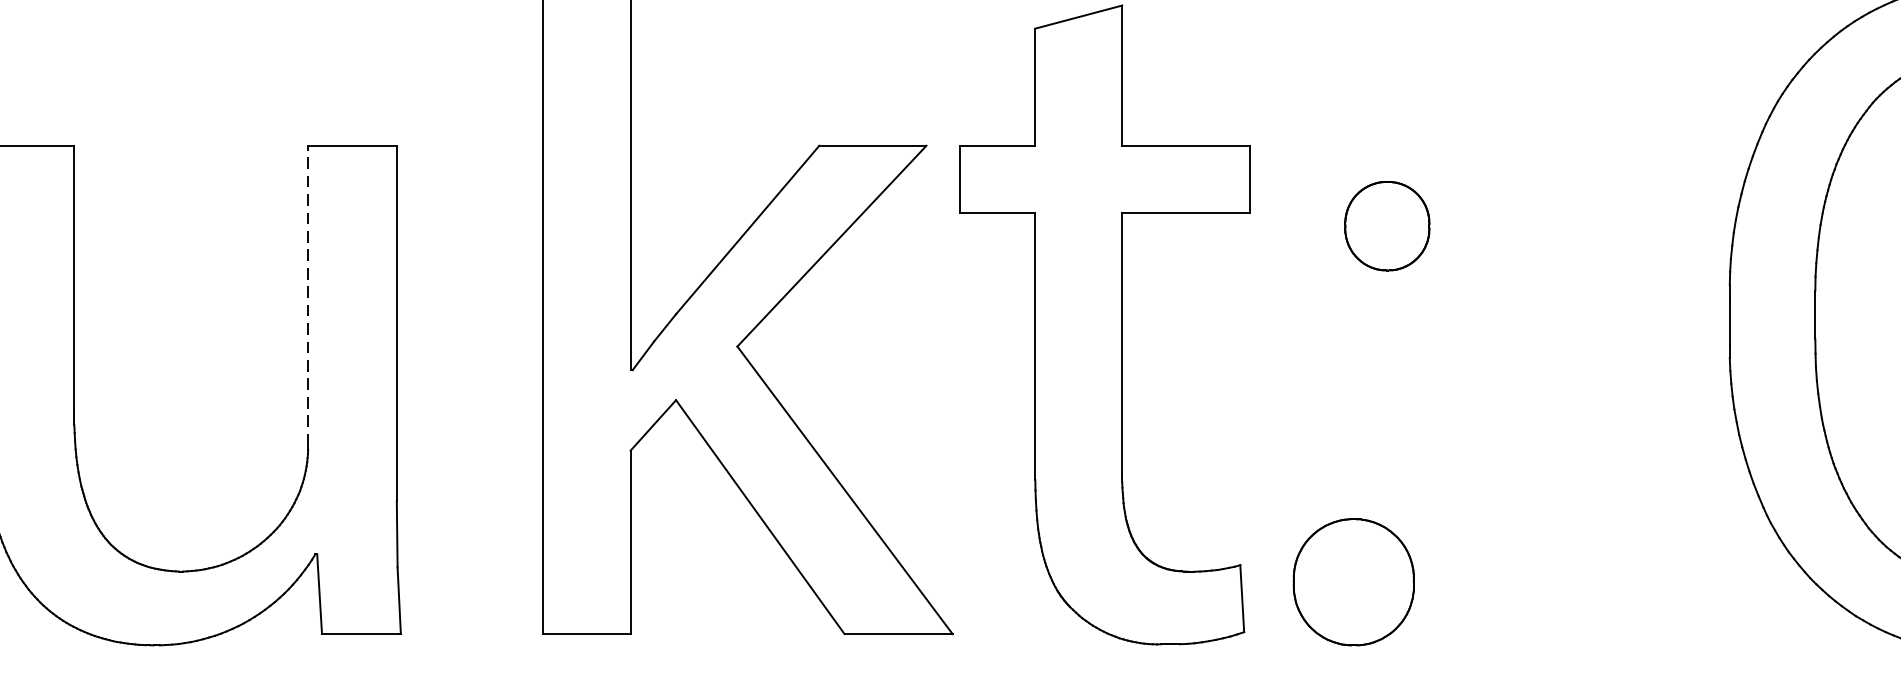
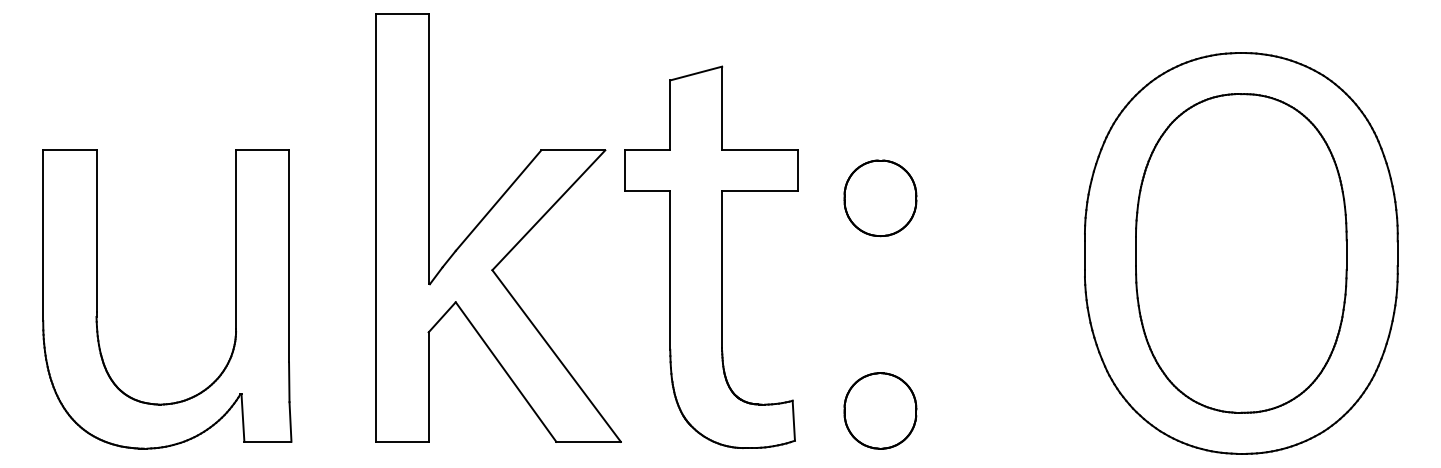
part: (1387, 226) -> (880, 198), size x1.43
line: (308, 295) -> (236, 239), dashed -> solid
part: (1353, 581) -> (880, 410), moved

